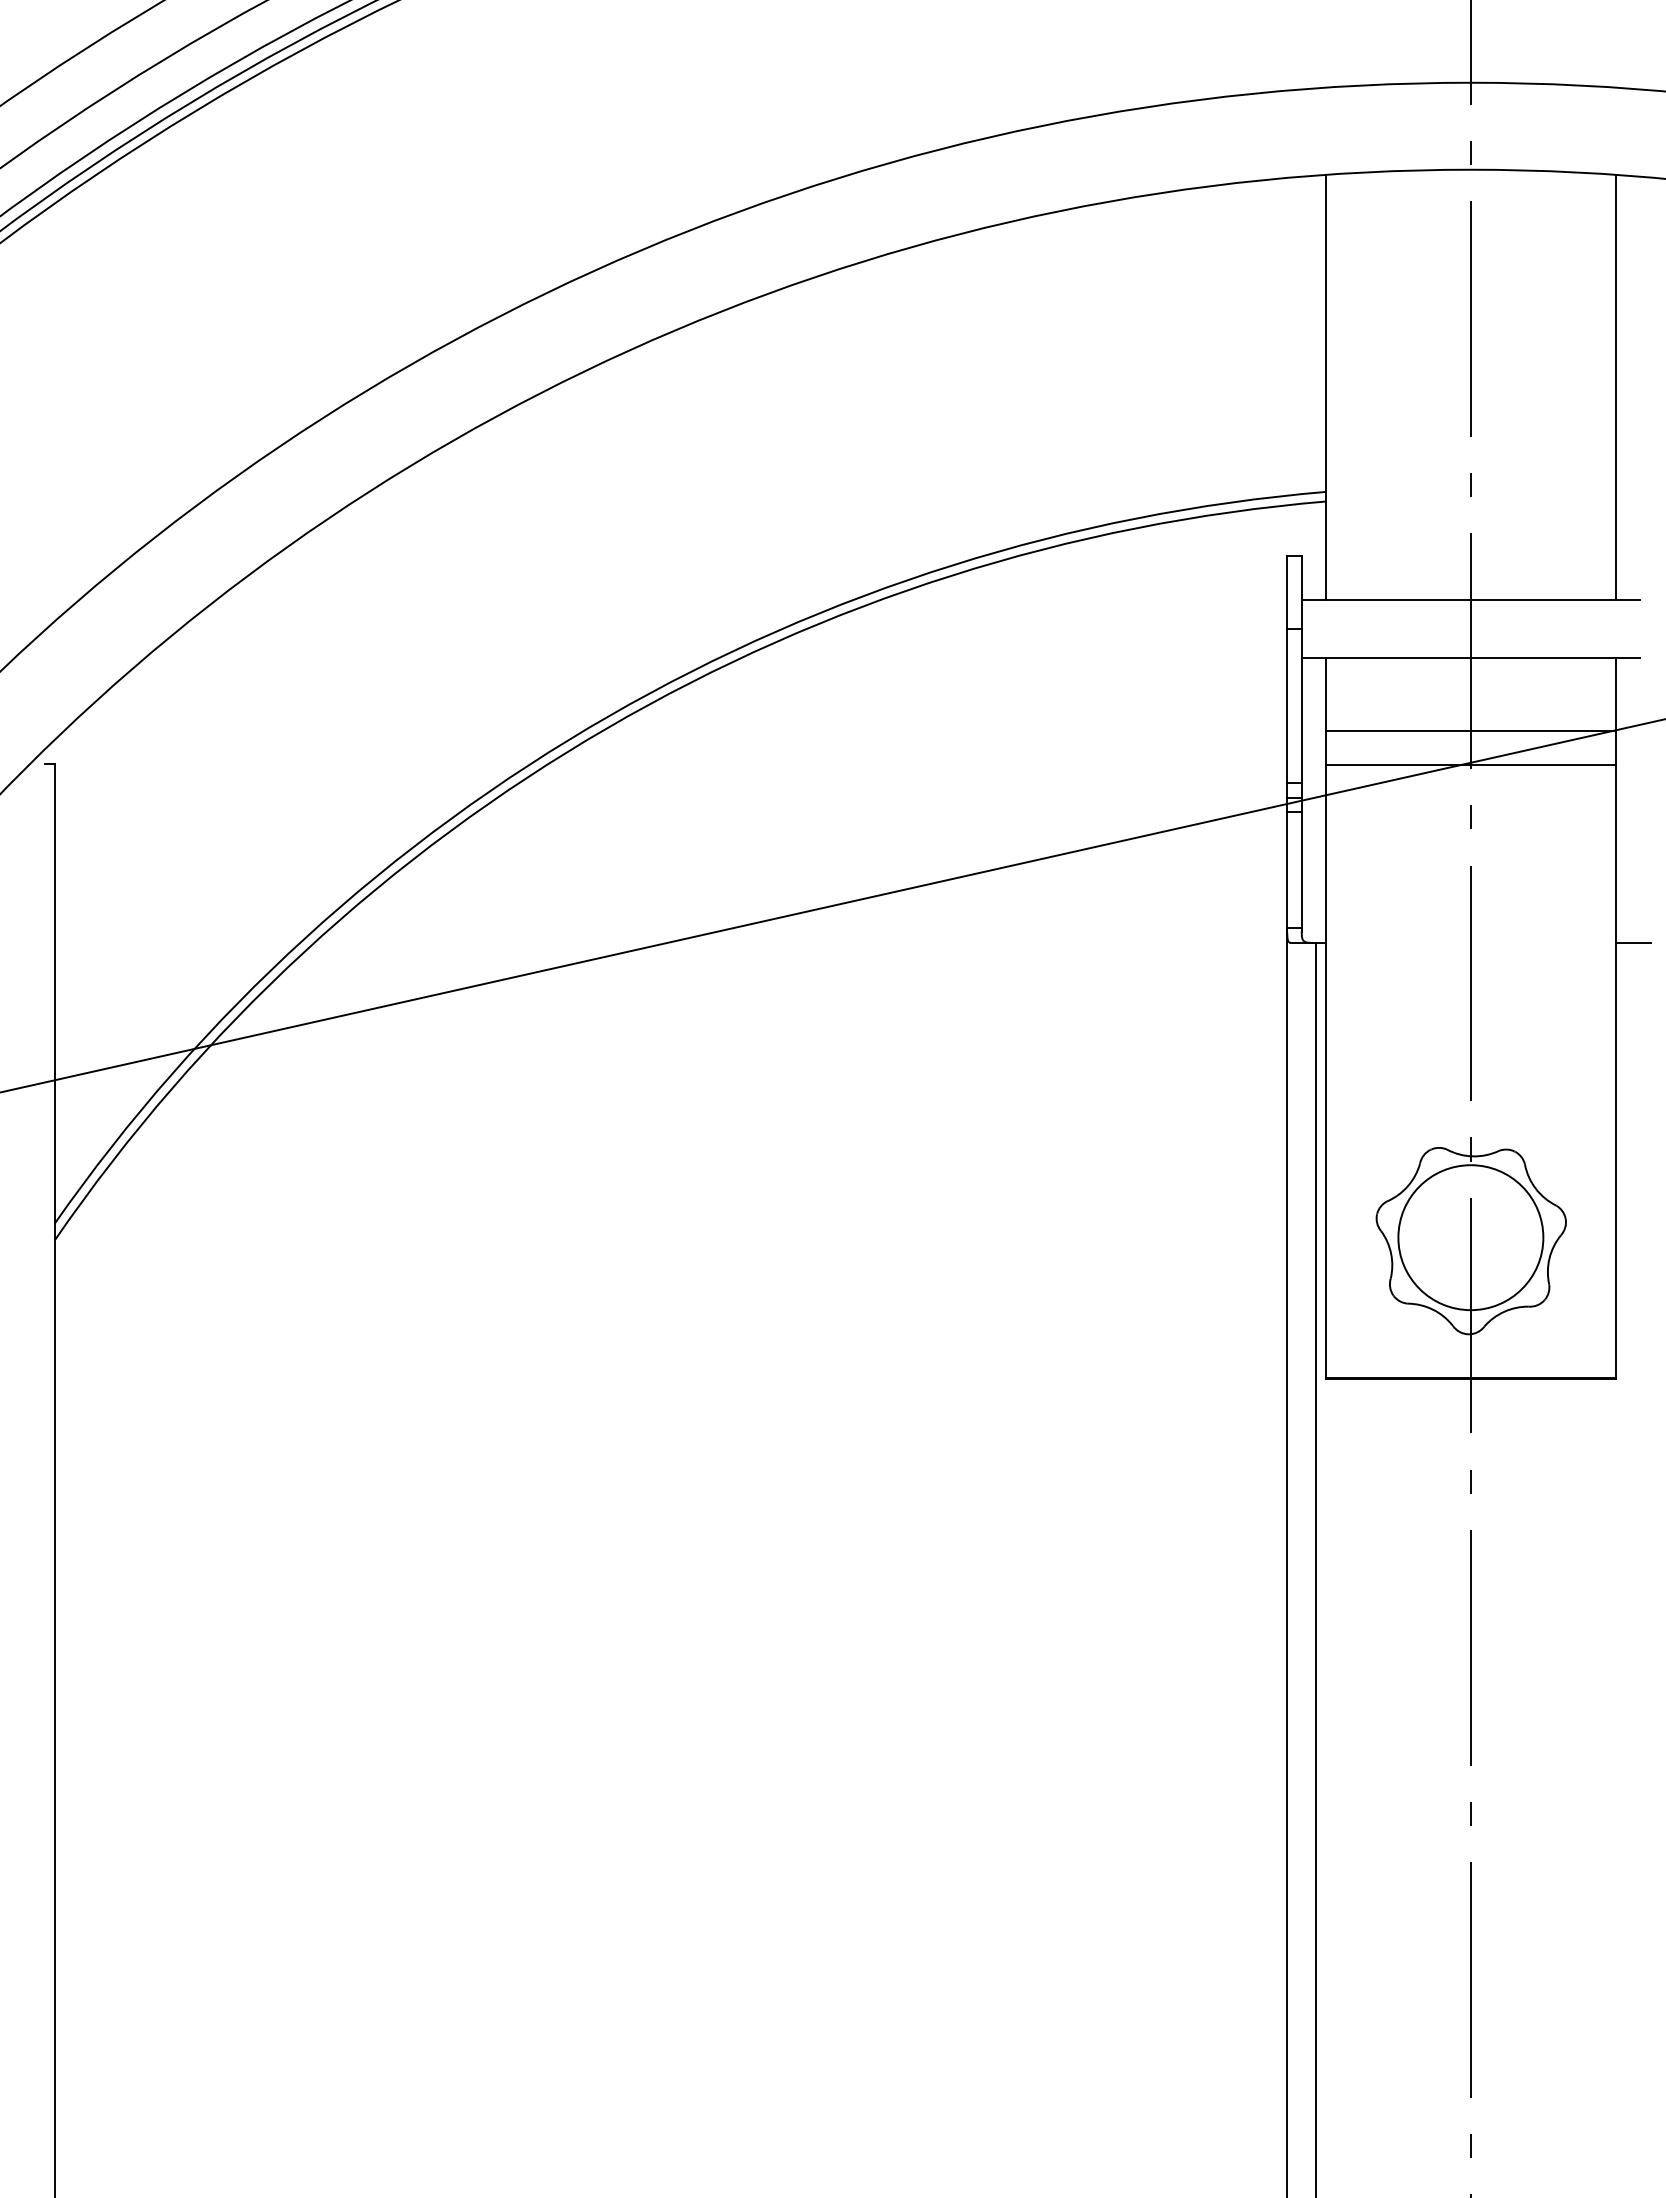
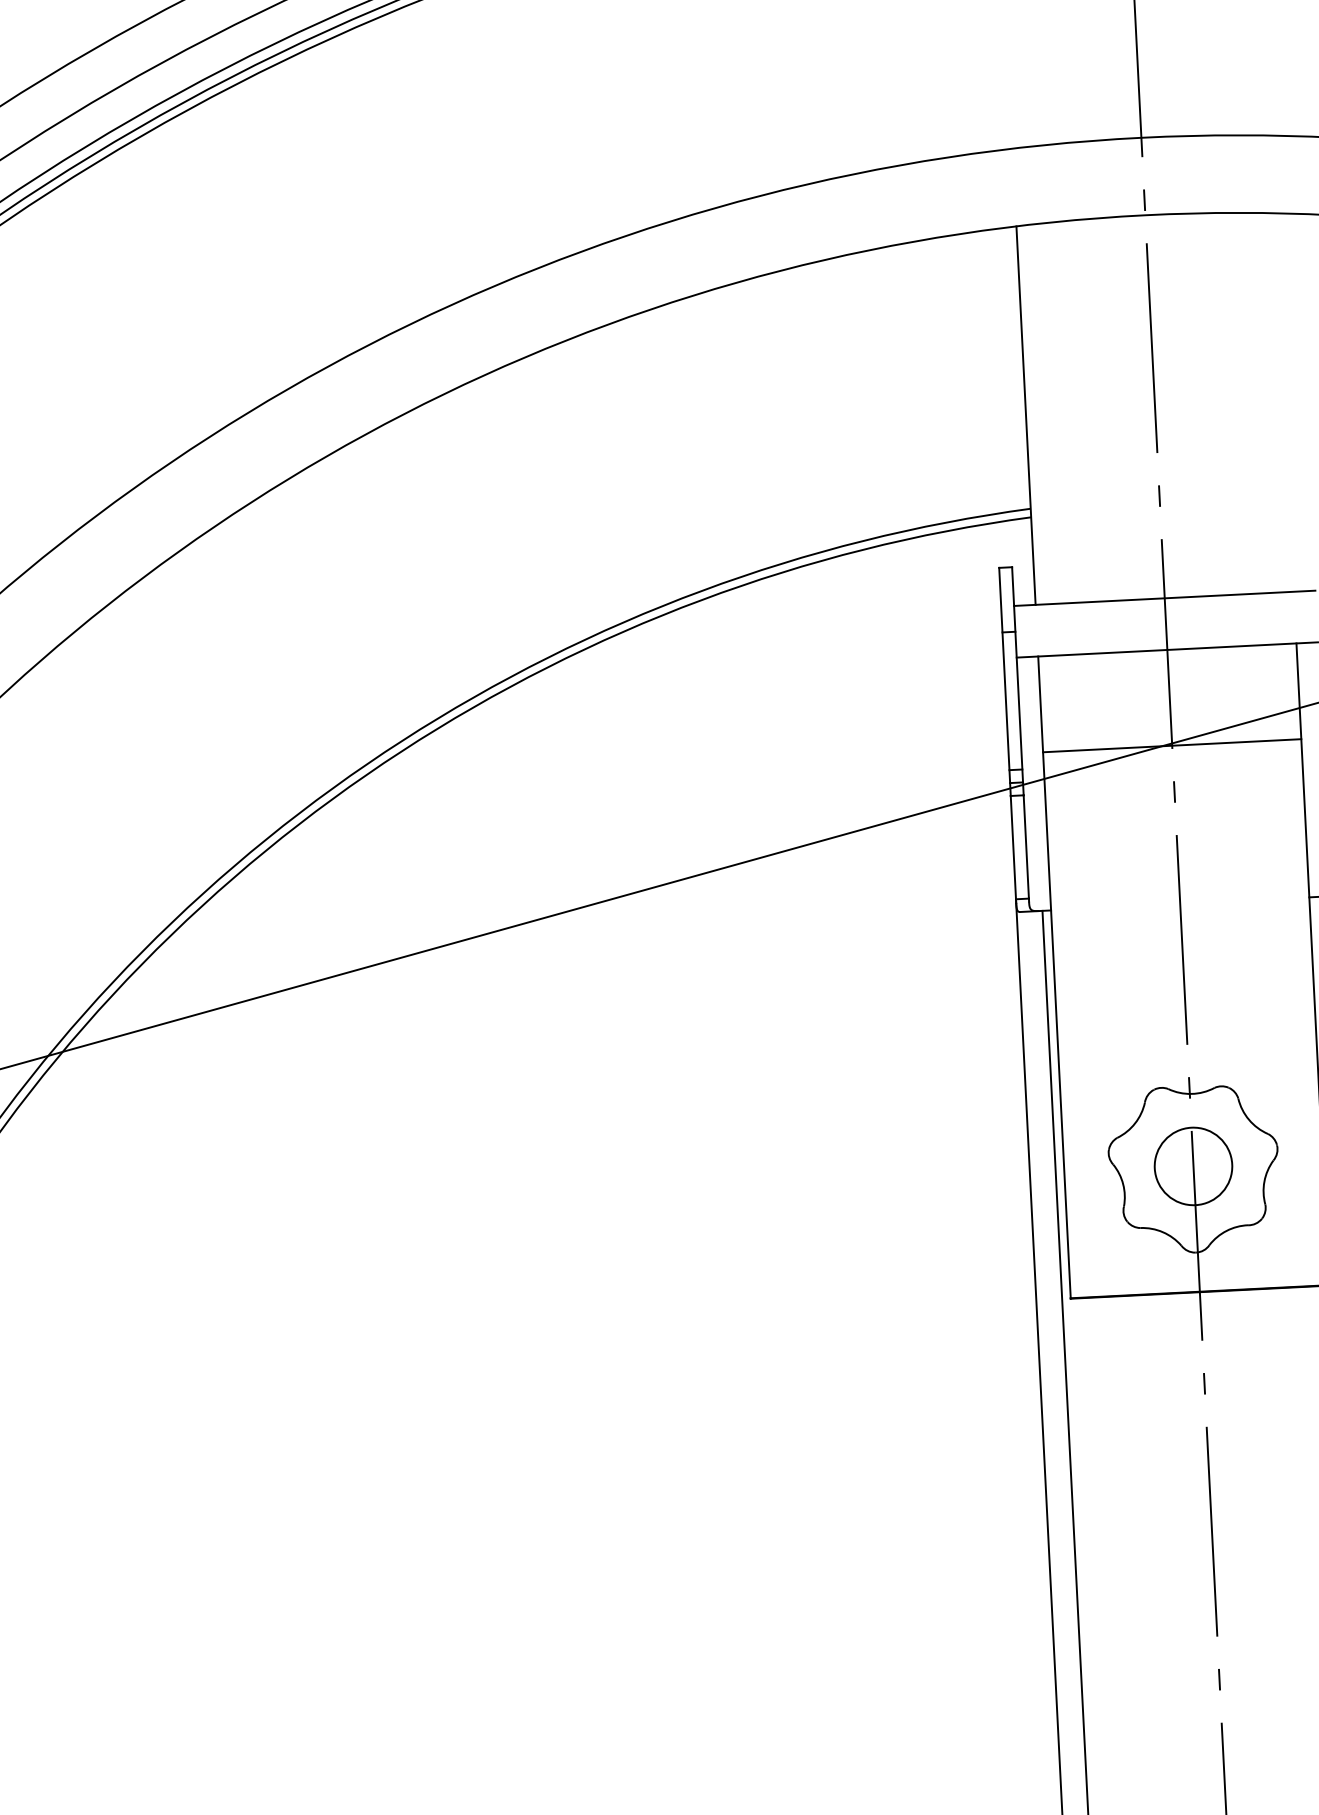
line: (1615, 386) -> (1283, 401), removed
line: (1470, 731) -> (1170, 715), removed
circle: (1470, 1237) -> (1193, 1166), size x0.6

